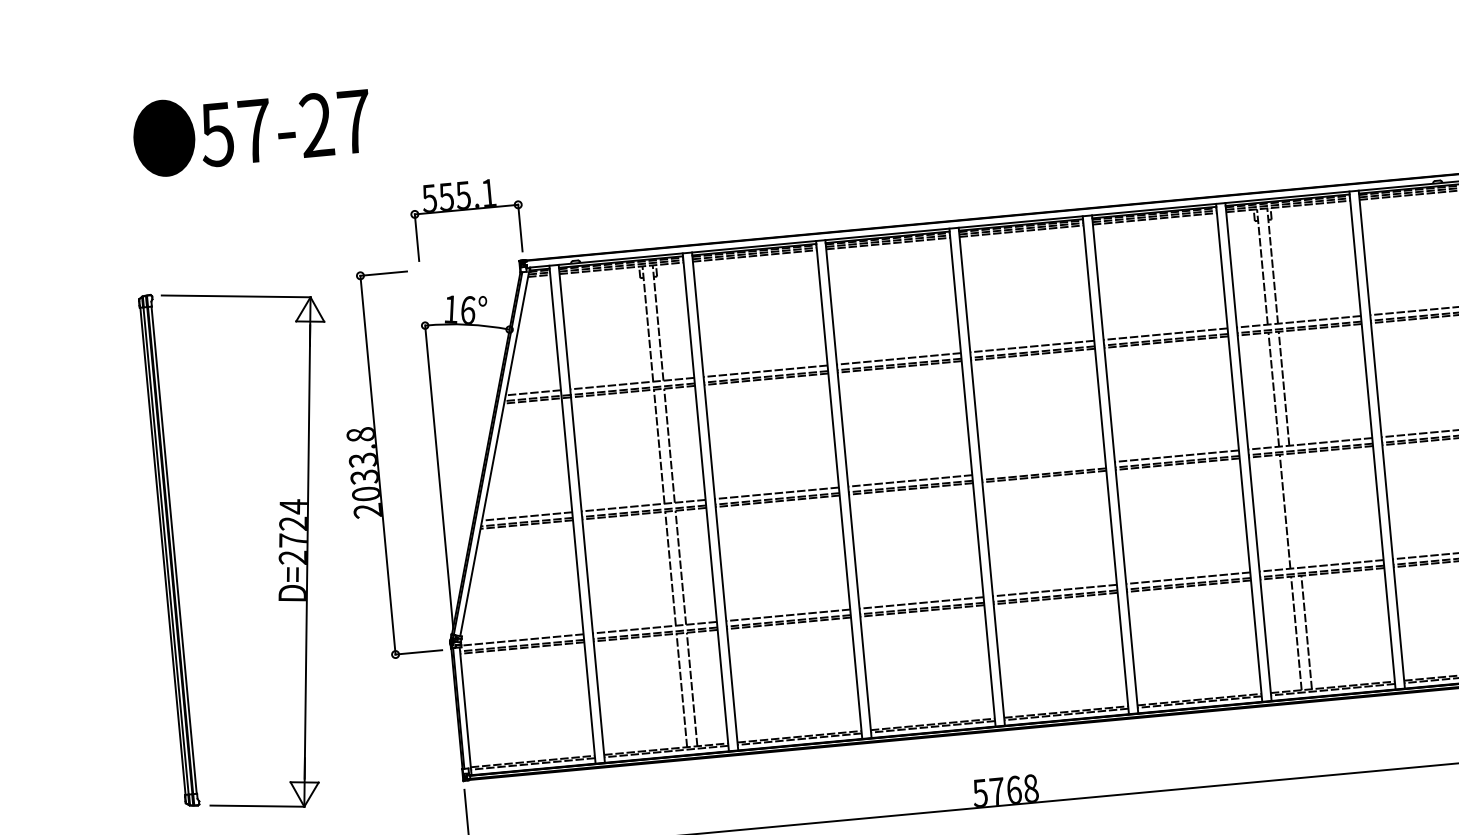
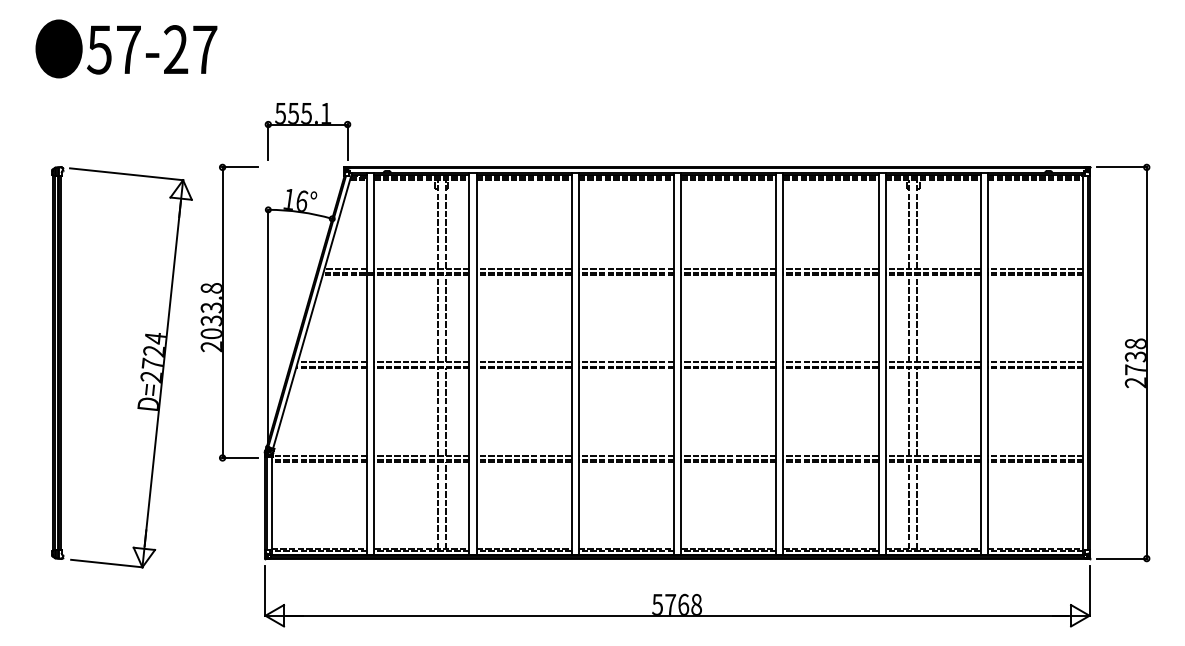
text: (252, 129) -> (126, 48), moved
line: (1043, 468) -> (728, 362), added
line: (1295, 509) -> (917, 411), added

